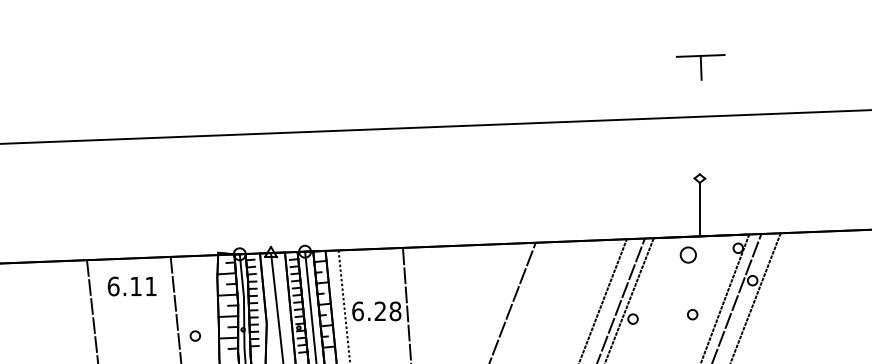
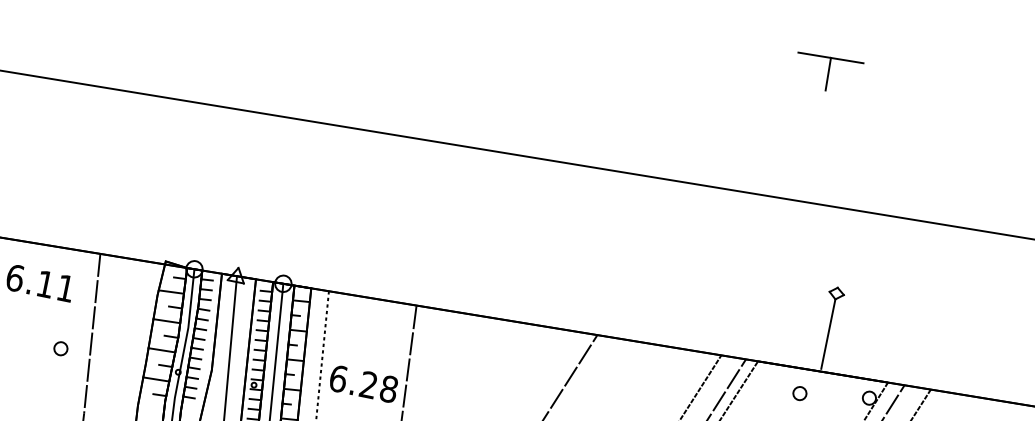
part: (700, 67) -> (827, 73), moved
part: (687, 254) -> (799, 392), size x0.62
part: (194, 335) -> (59, 347), moved

